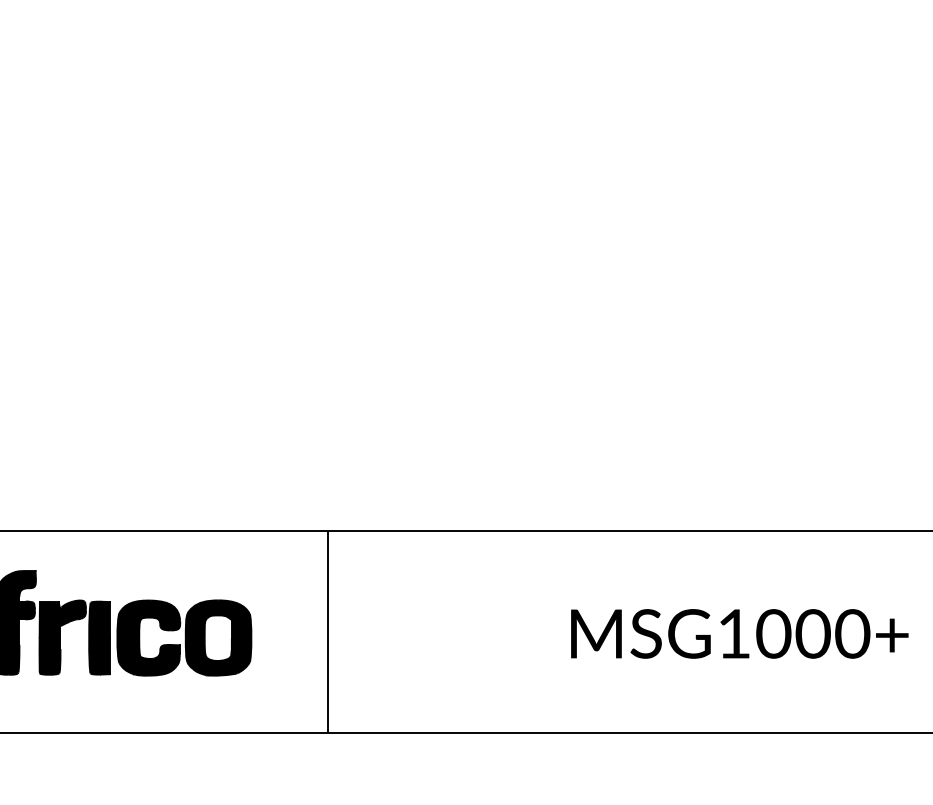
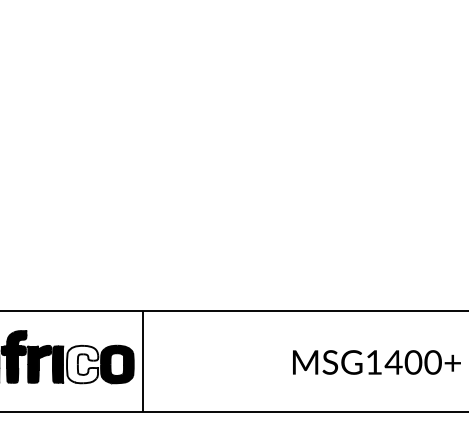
line: (327, 631) -> (142, 361), moved
text: (773, 633) -> (393, 362), MSG1000+ -> MSG1400+
fill: (148, 638) -> (82, 364), removed

